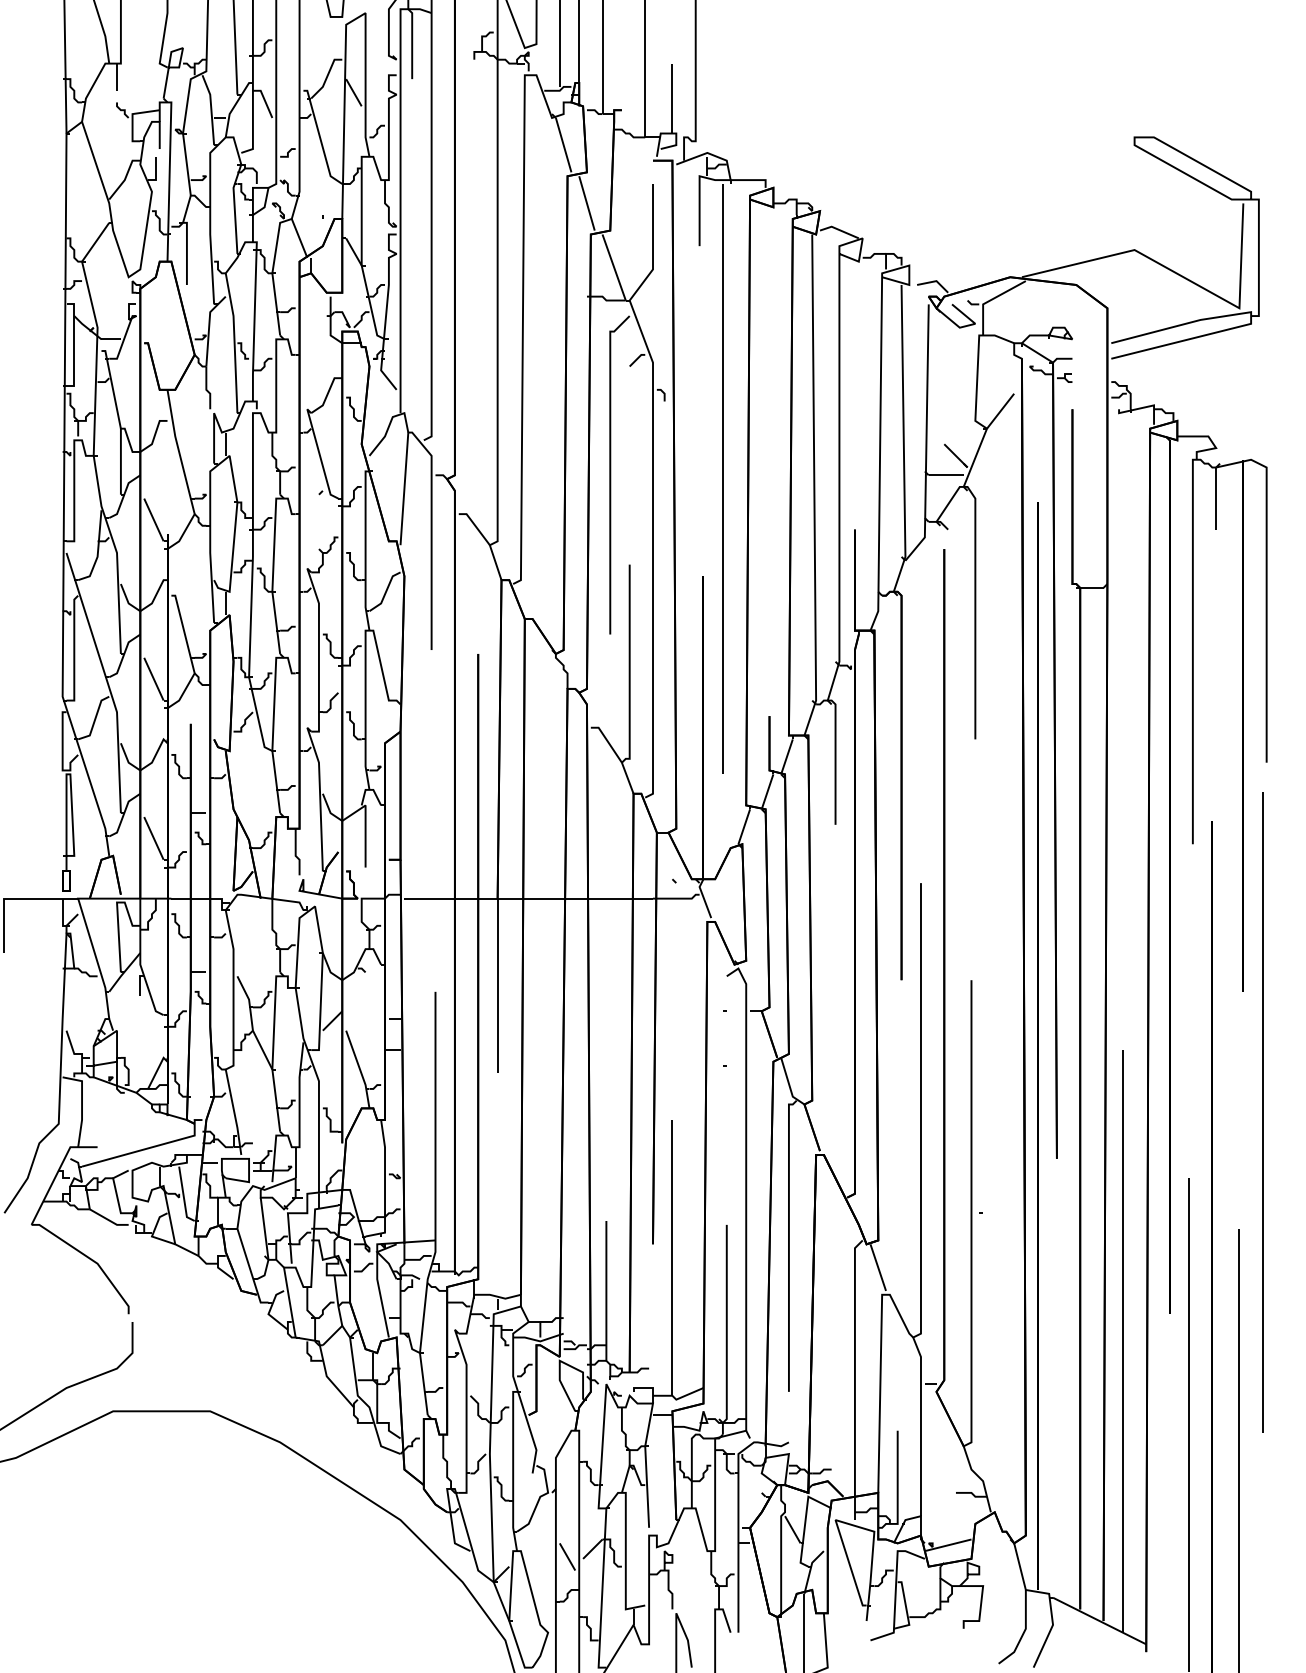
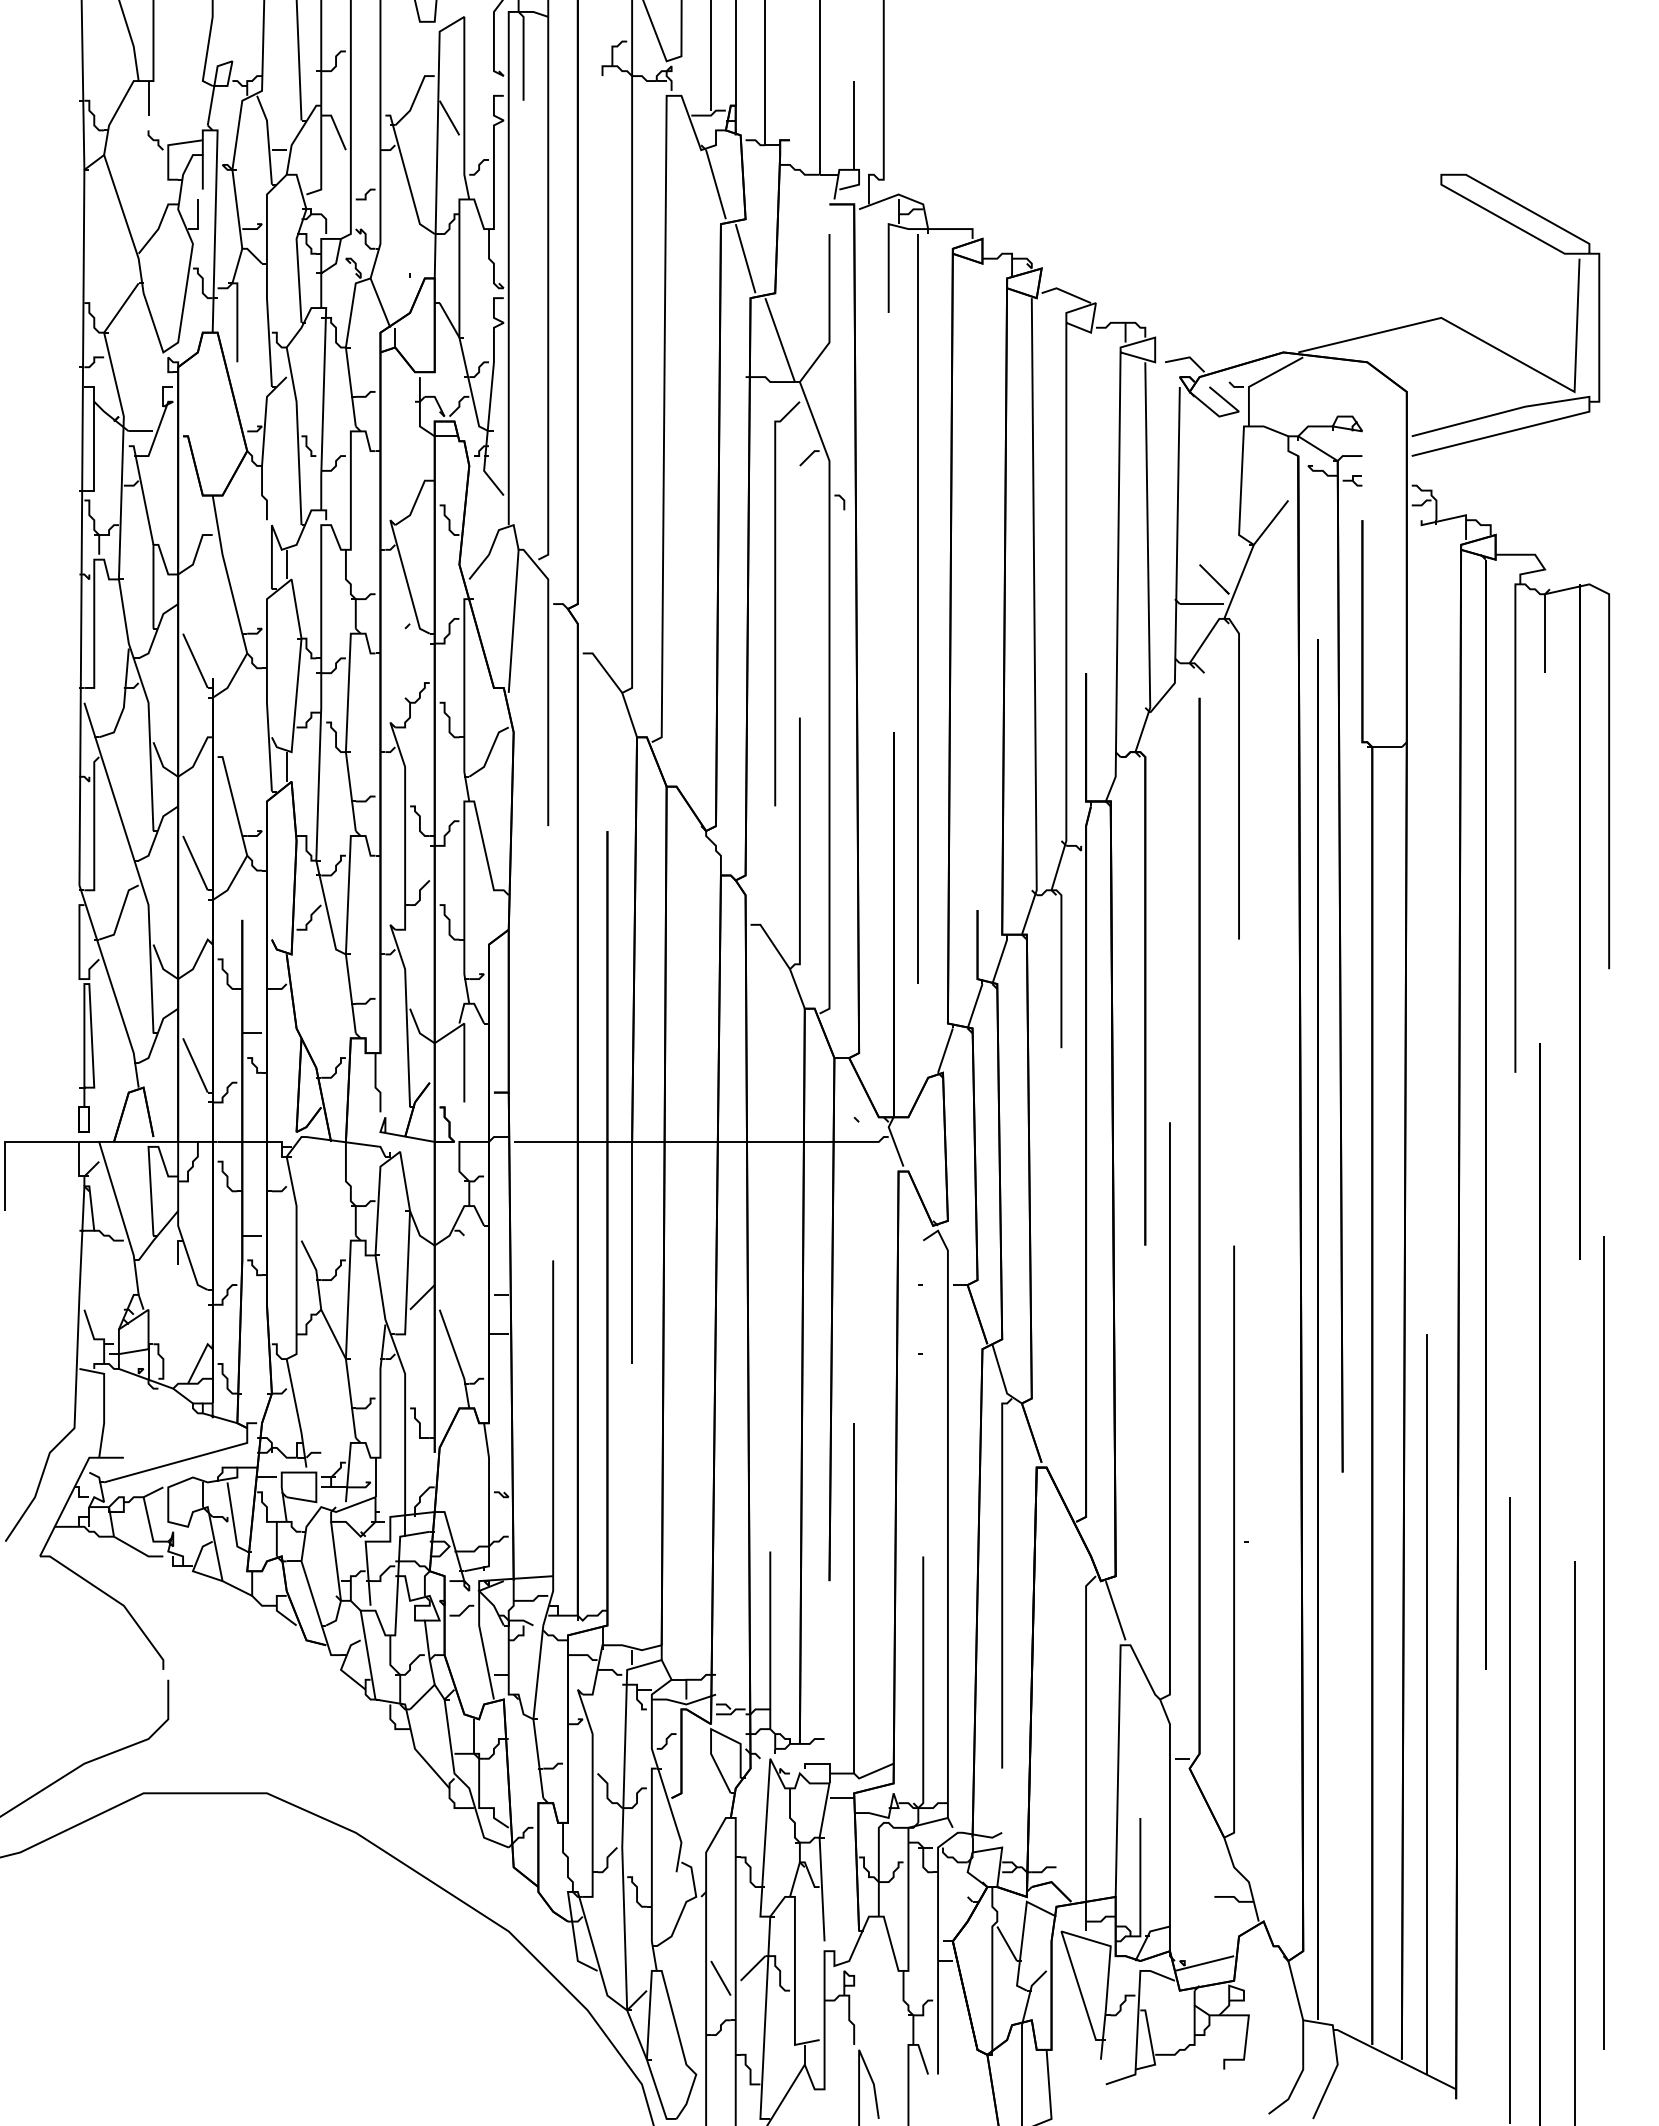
line: (1262, 1112) -> (1603, 1642), moved

